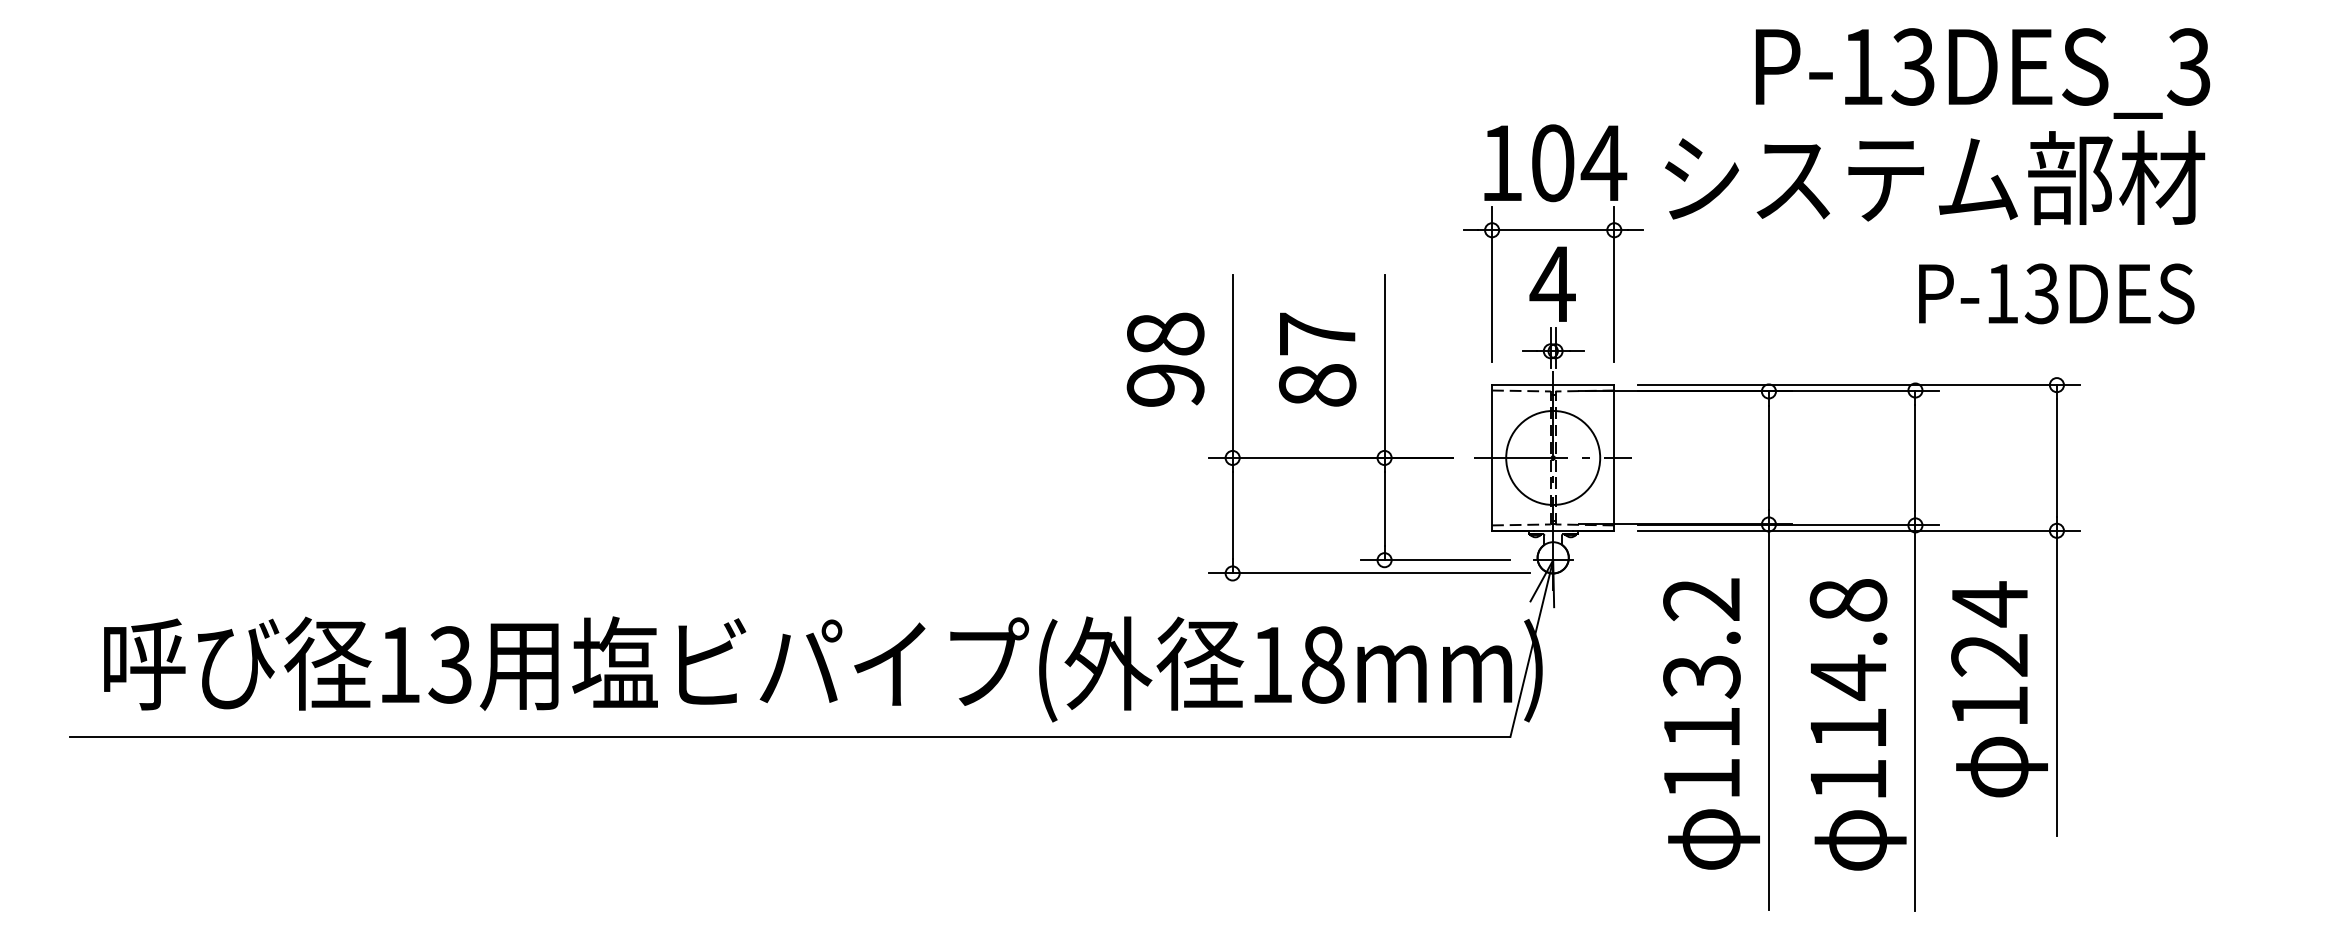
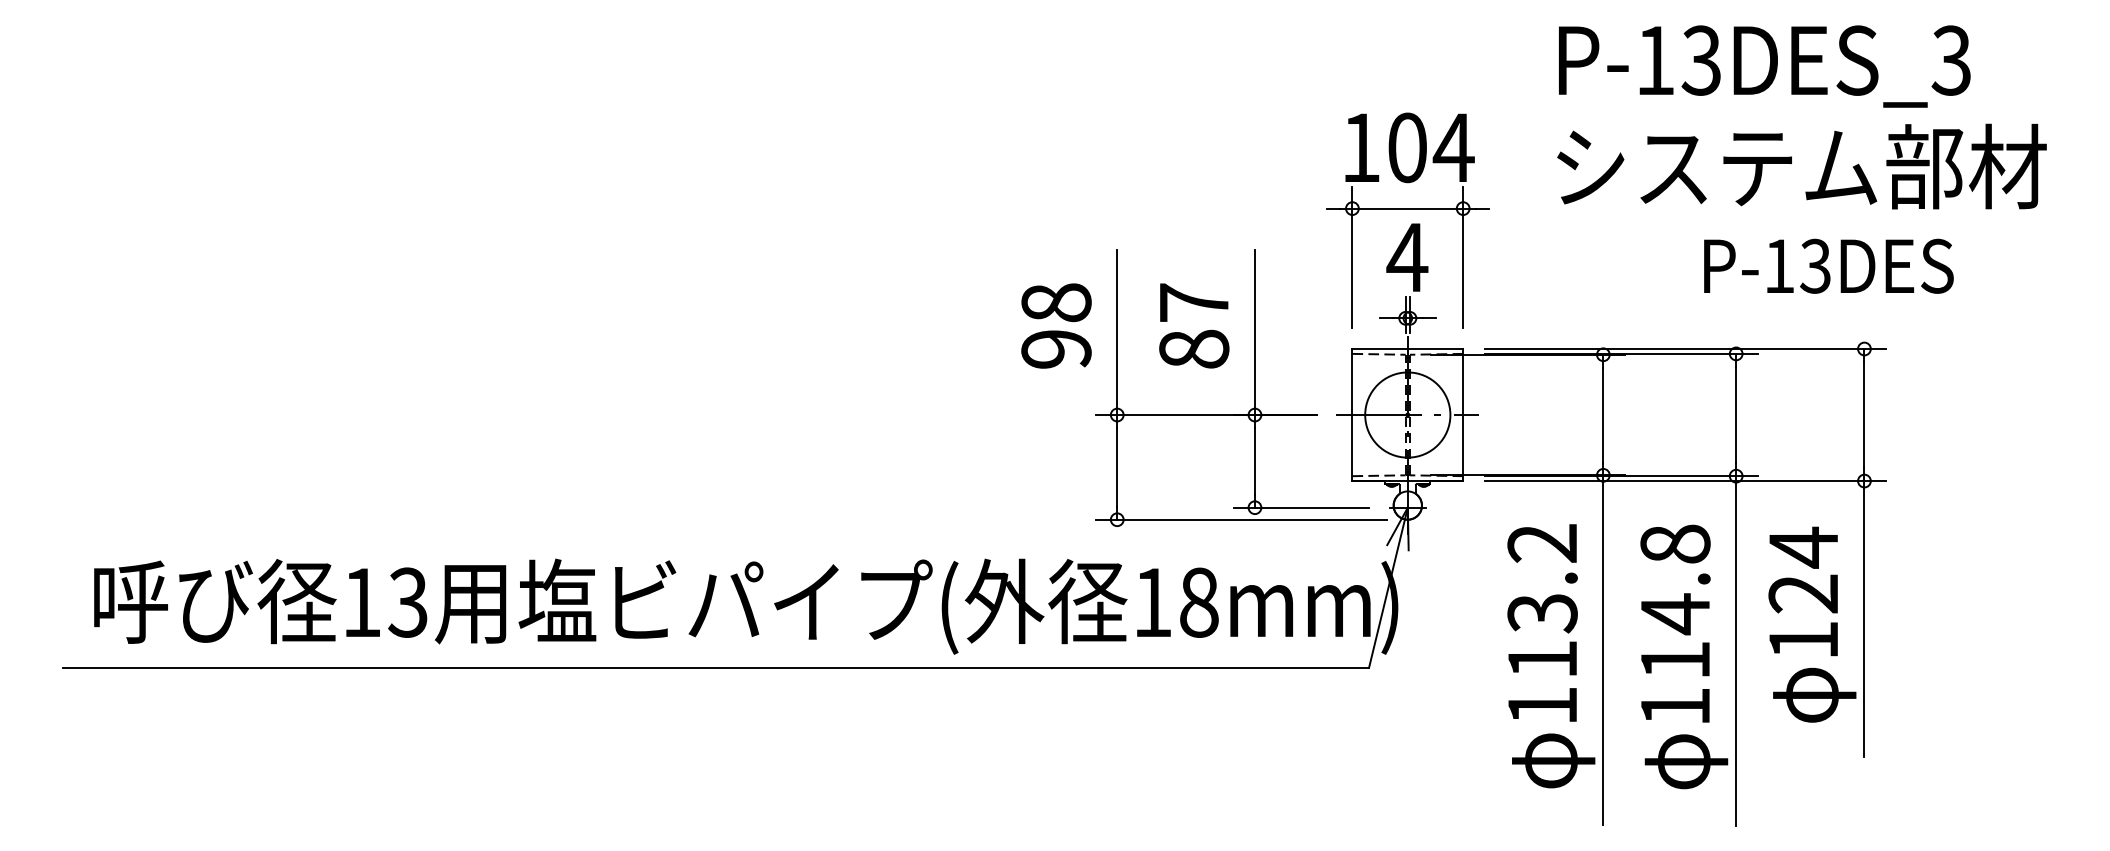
text: (1982, 73) -> (1764, 66), moved
text: (1935, 177) -> (1802, 166), moved
text: (2056, 293) -> (1828, 265), moved

